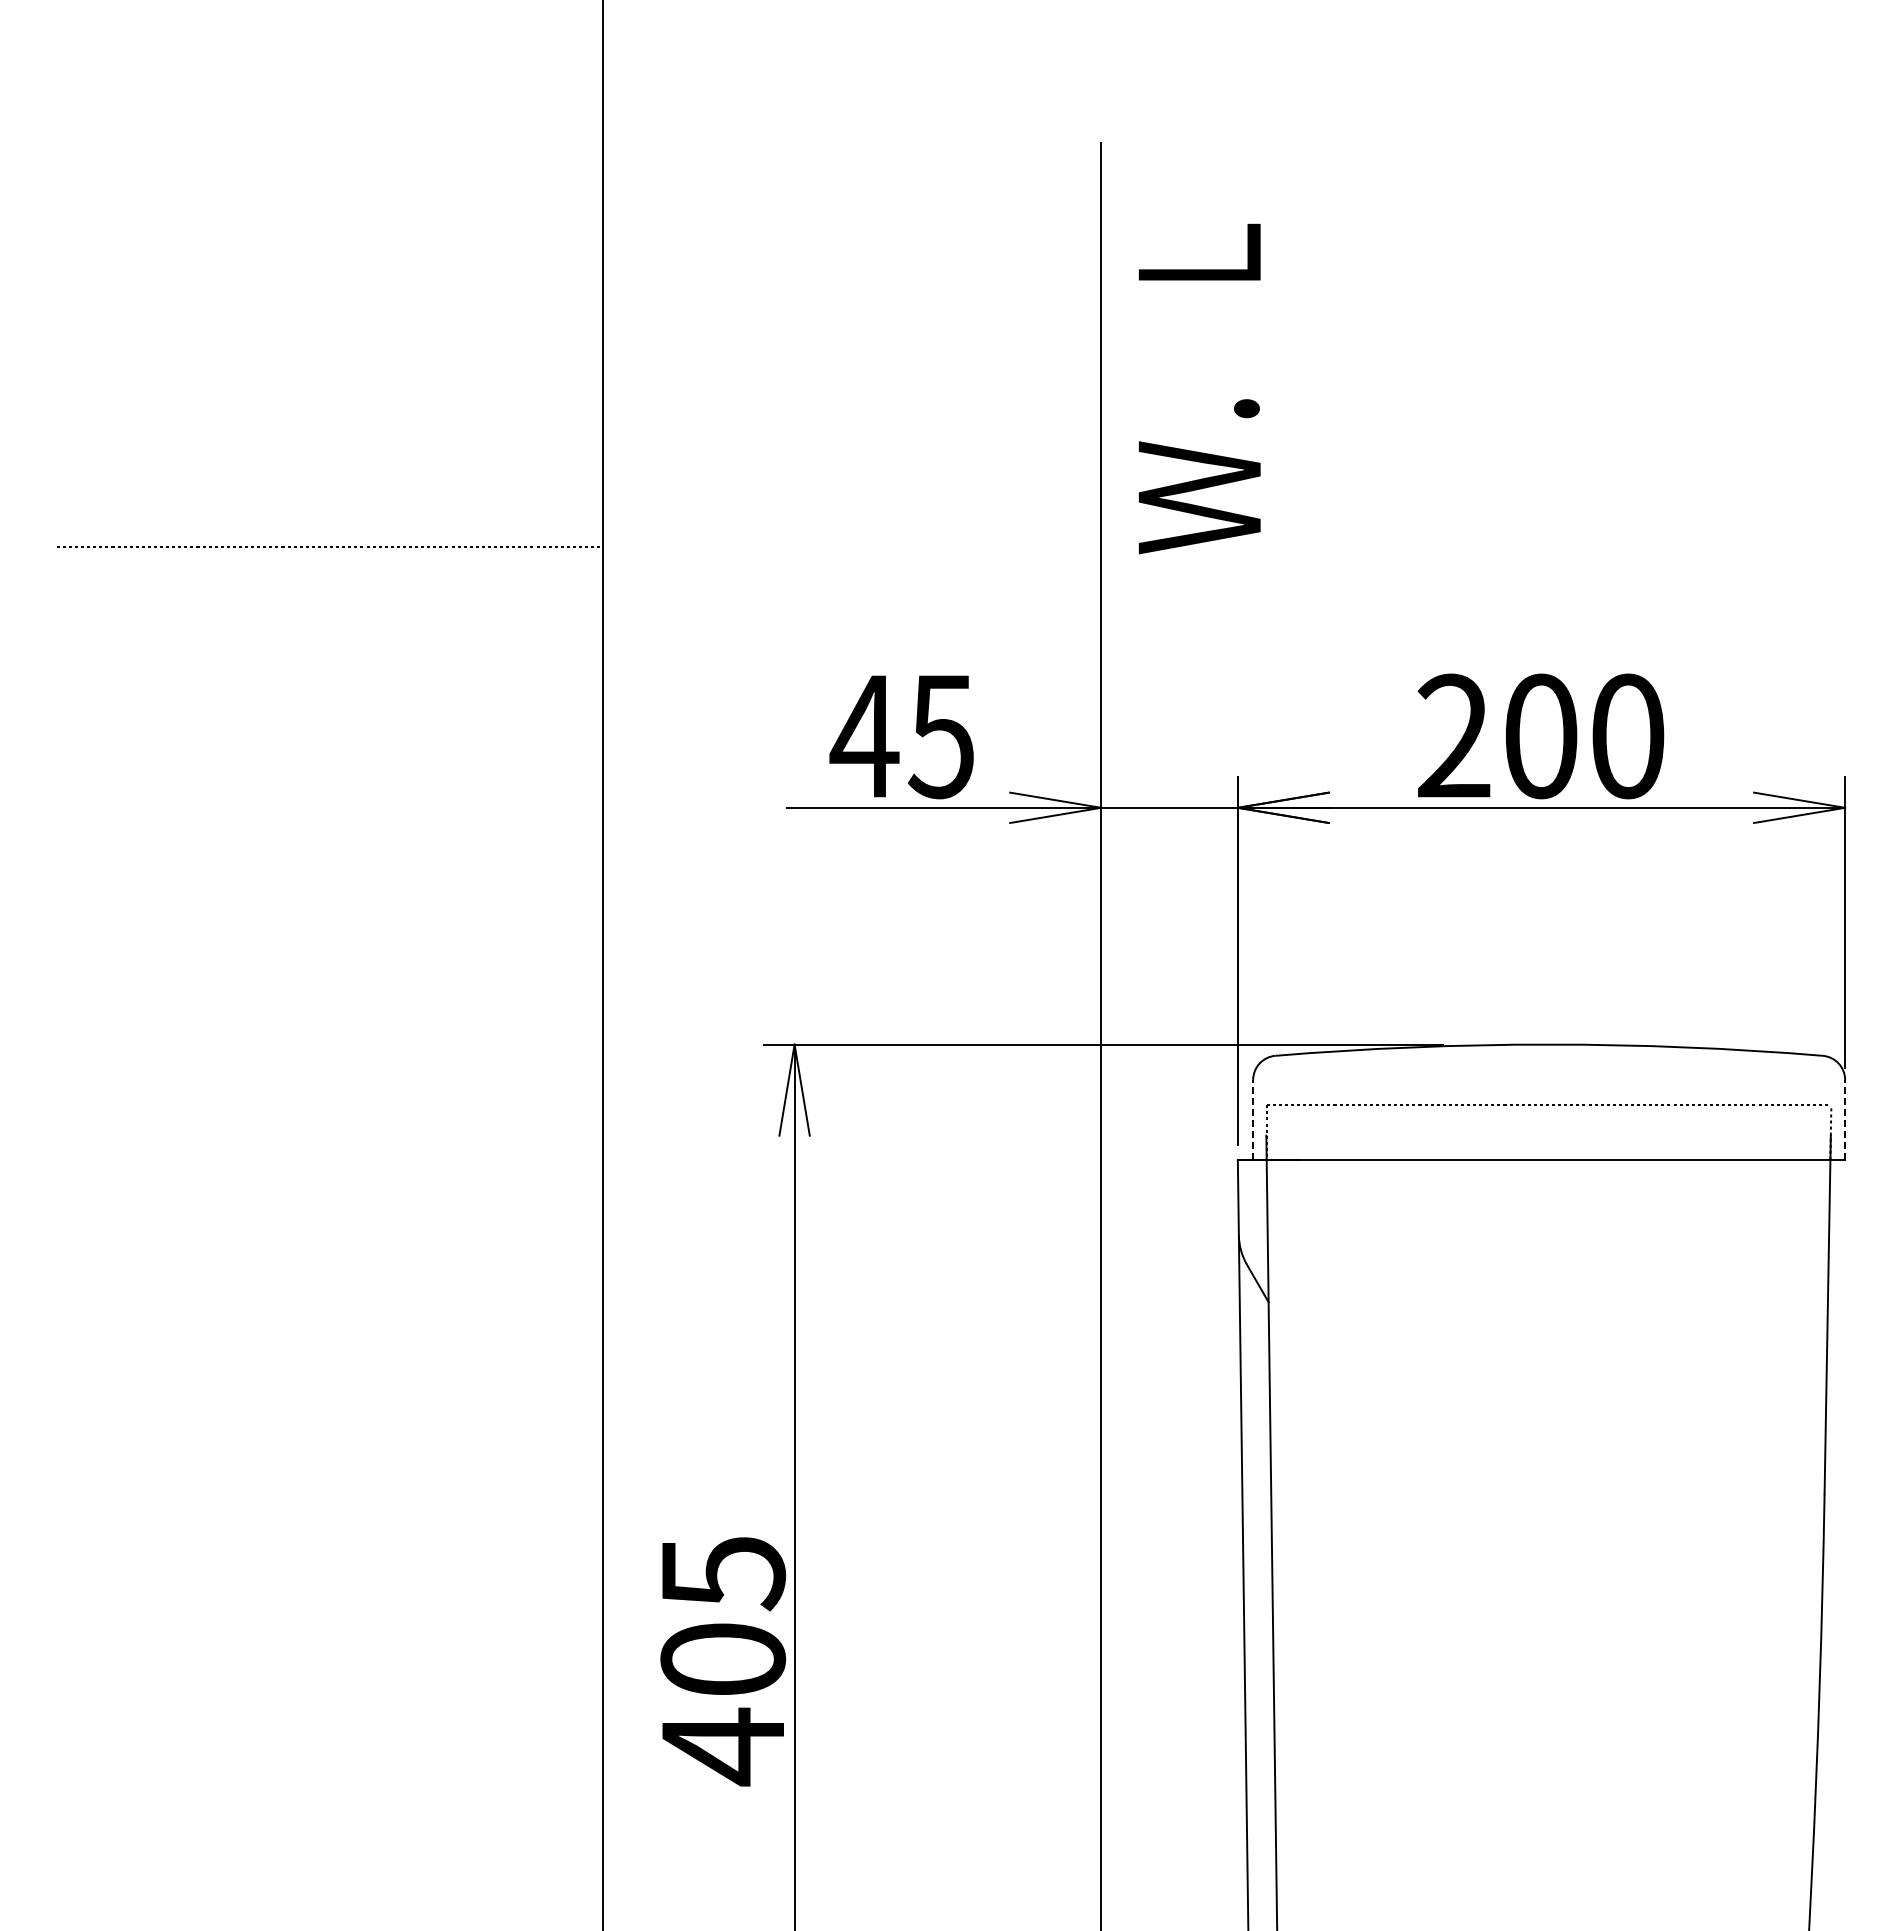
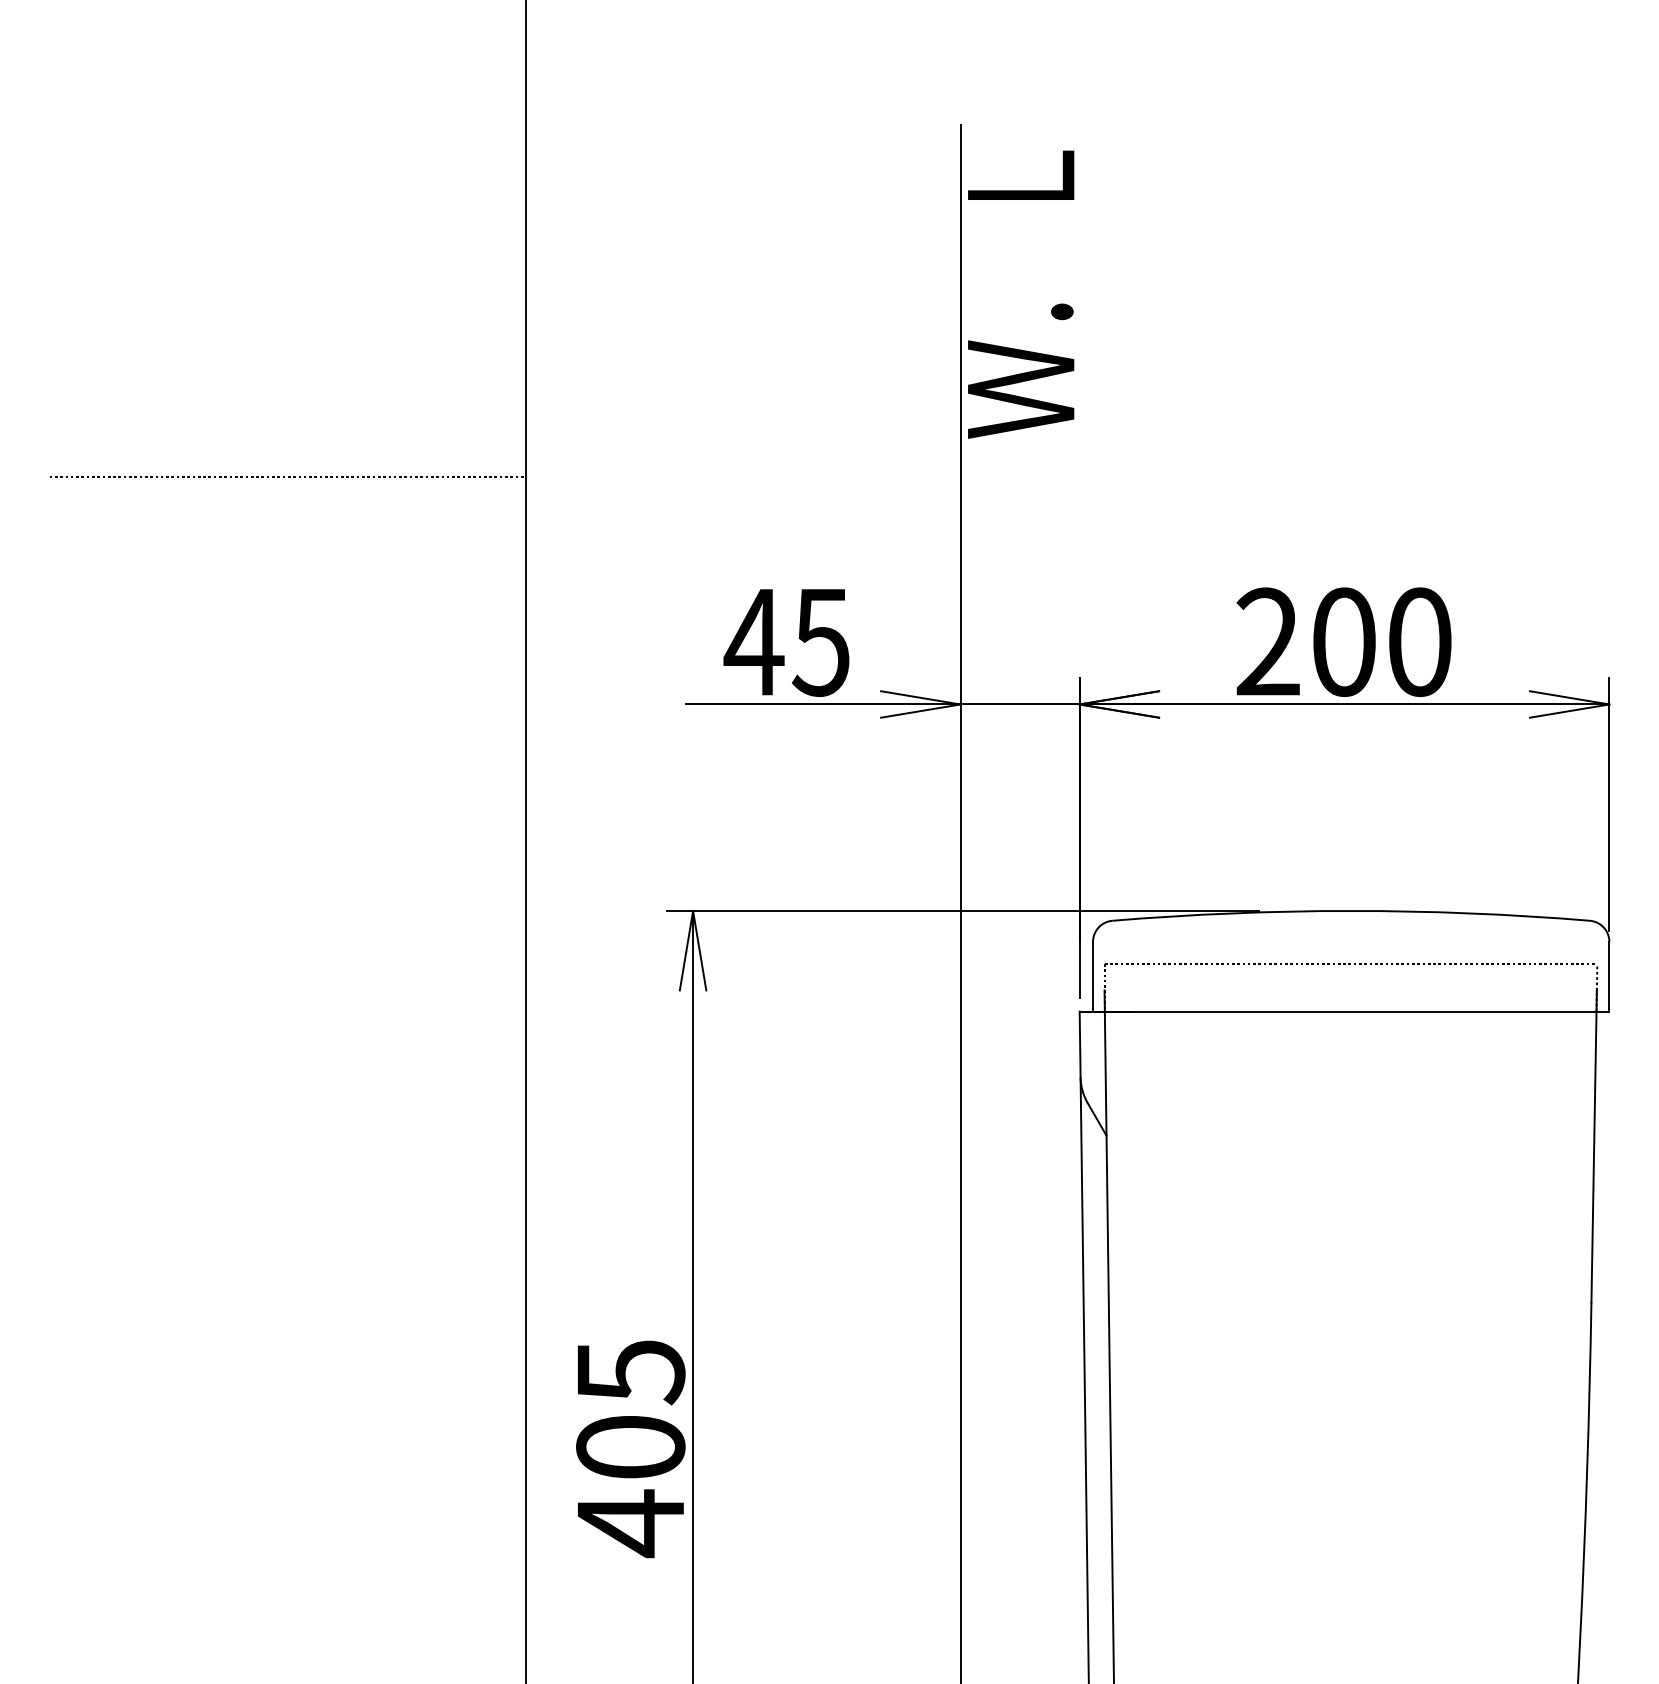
text: (1199, 388) -> (1020, 294), moved
line: (1253, 1119) -> (1093, 976), dashed -> solid
line: (1845, 1119) -> (1609, 976), dashed -> solid

